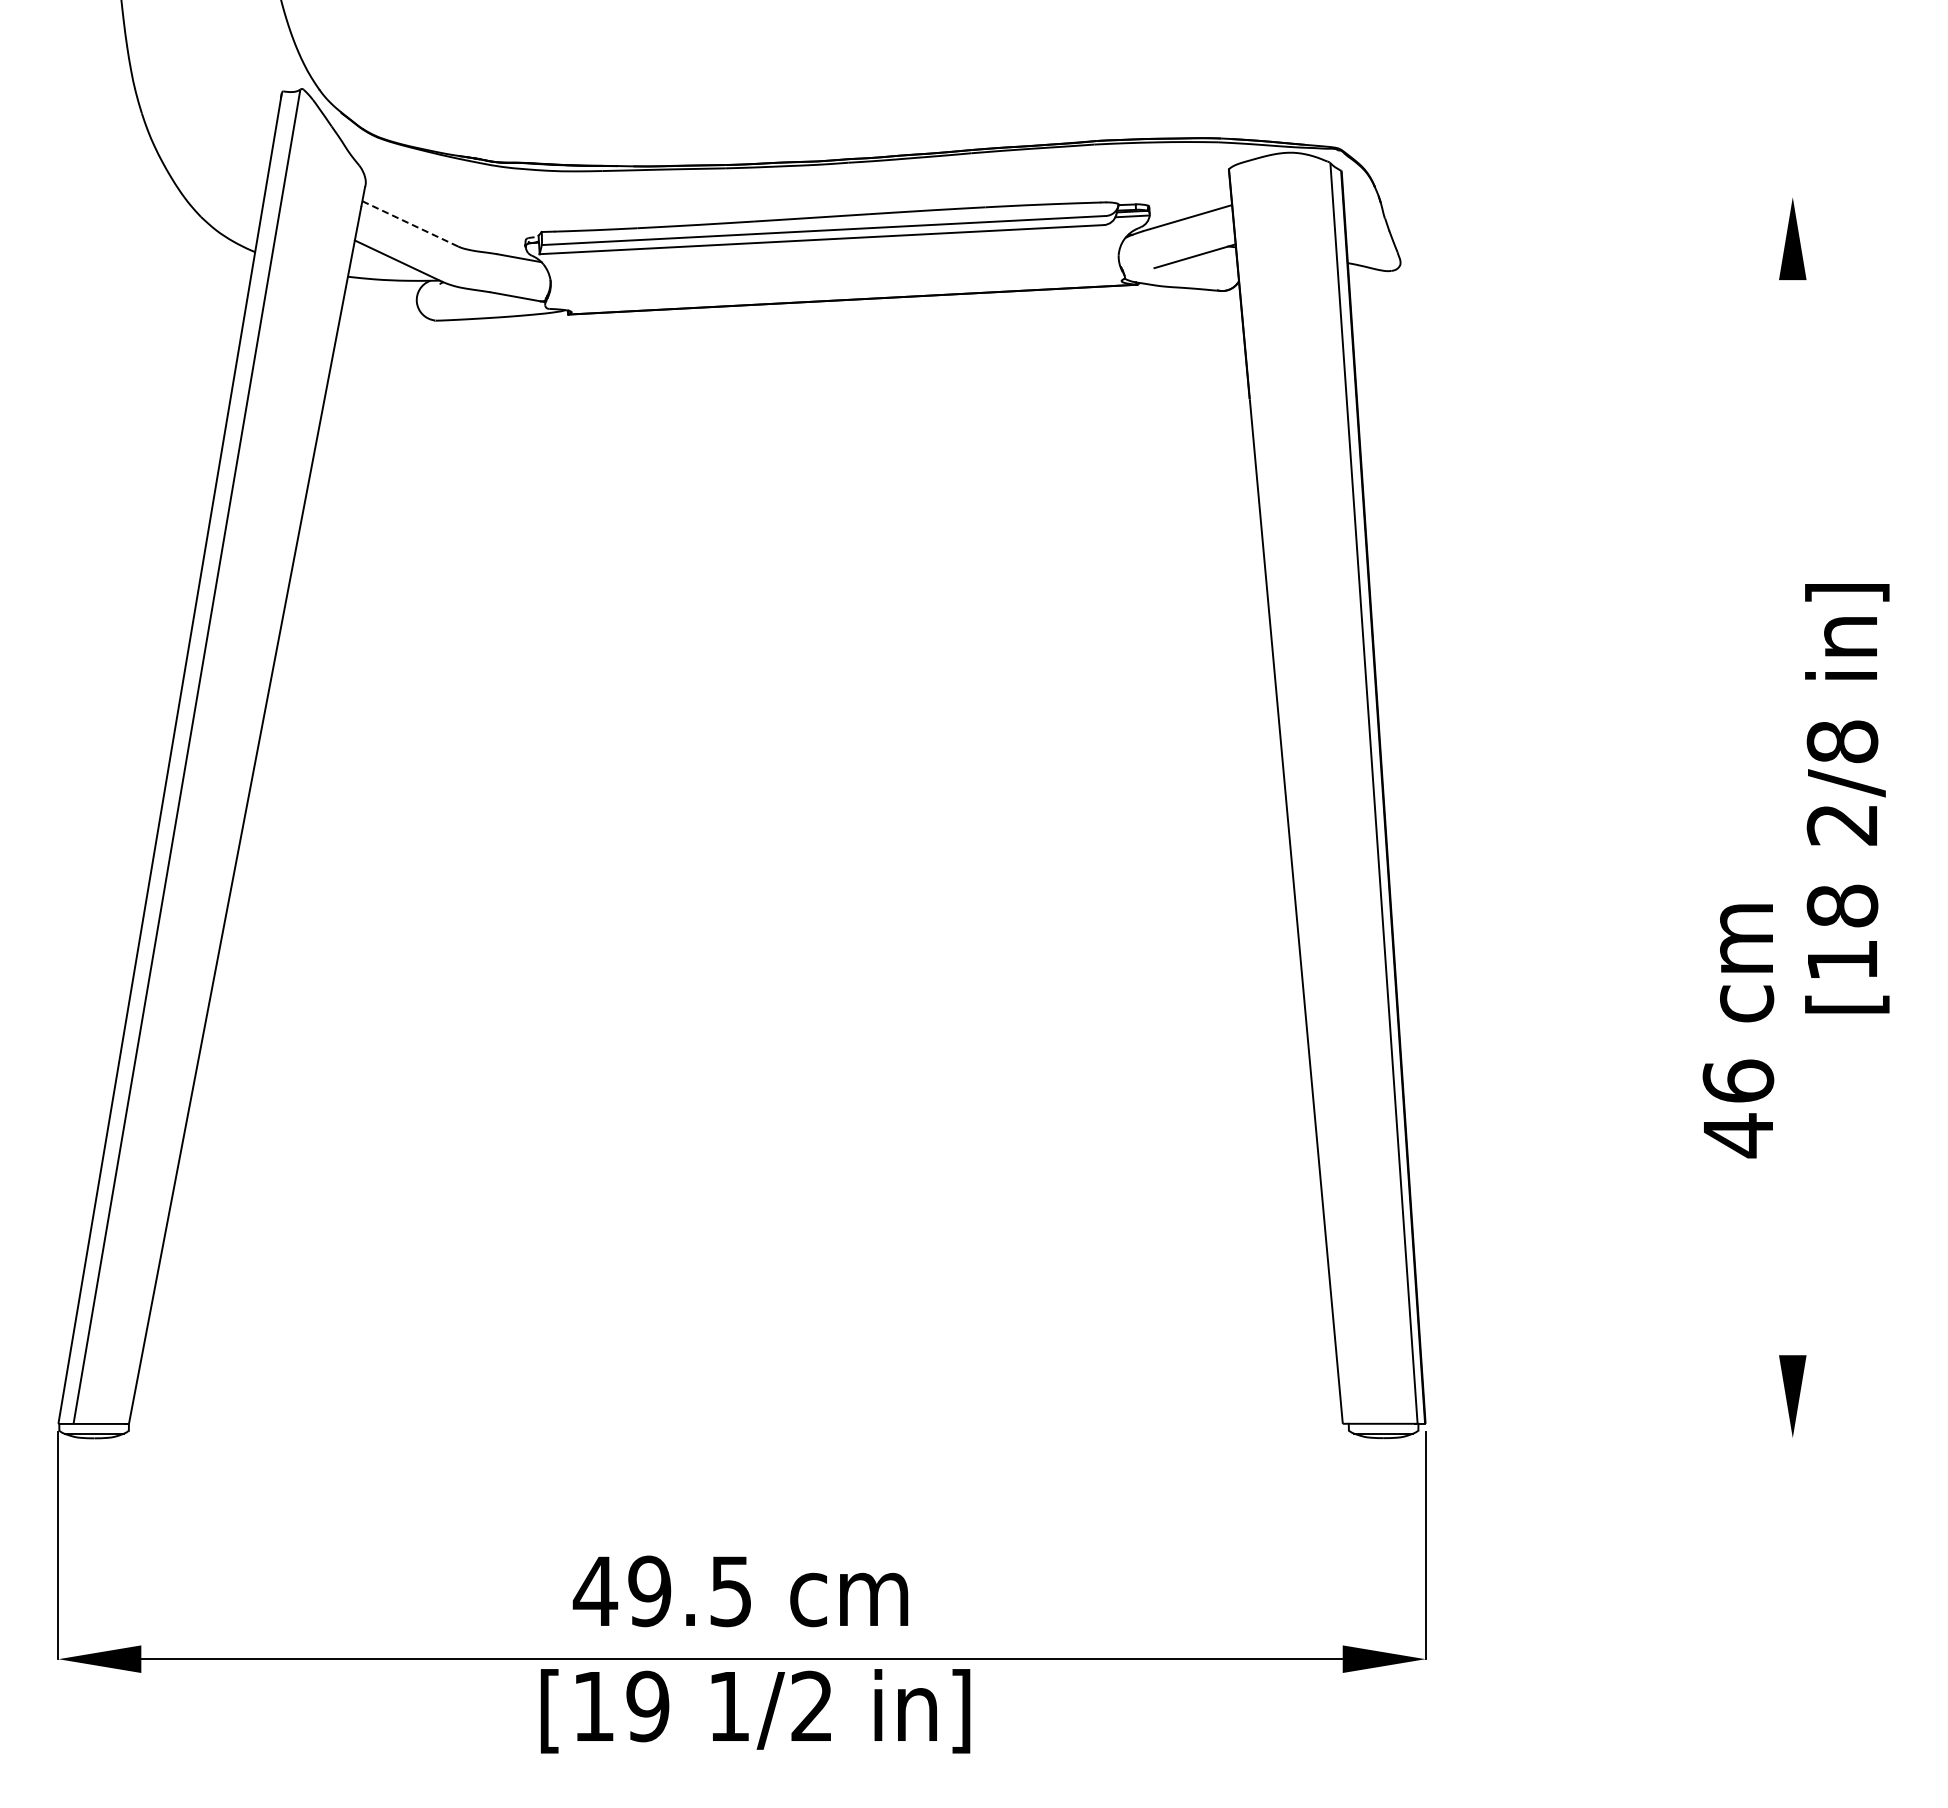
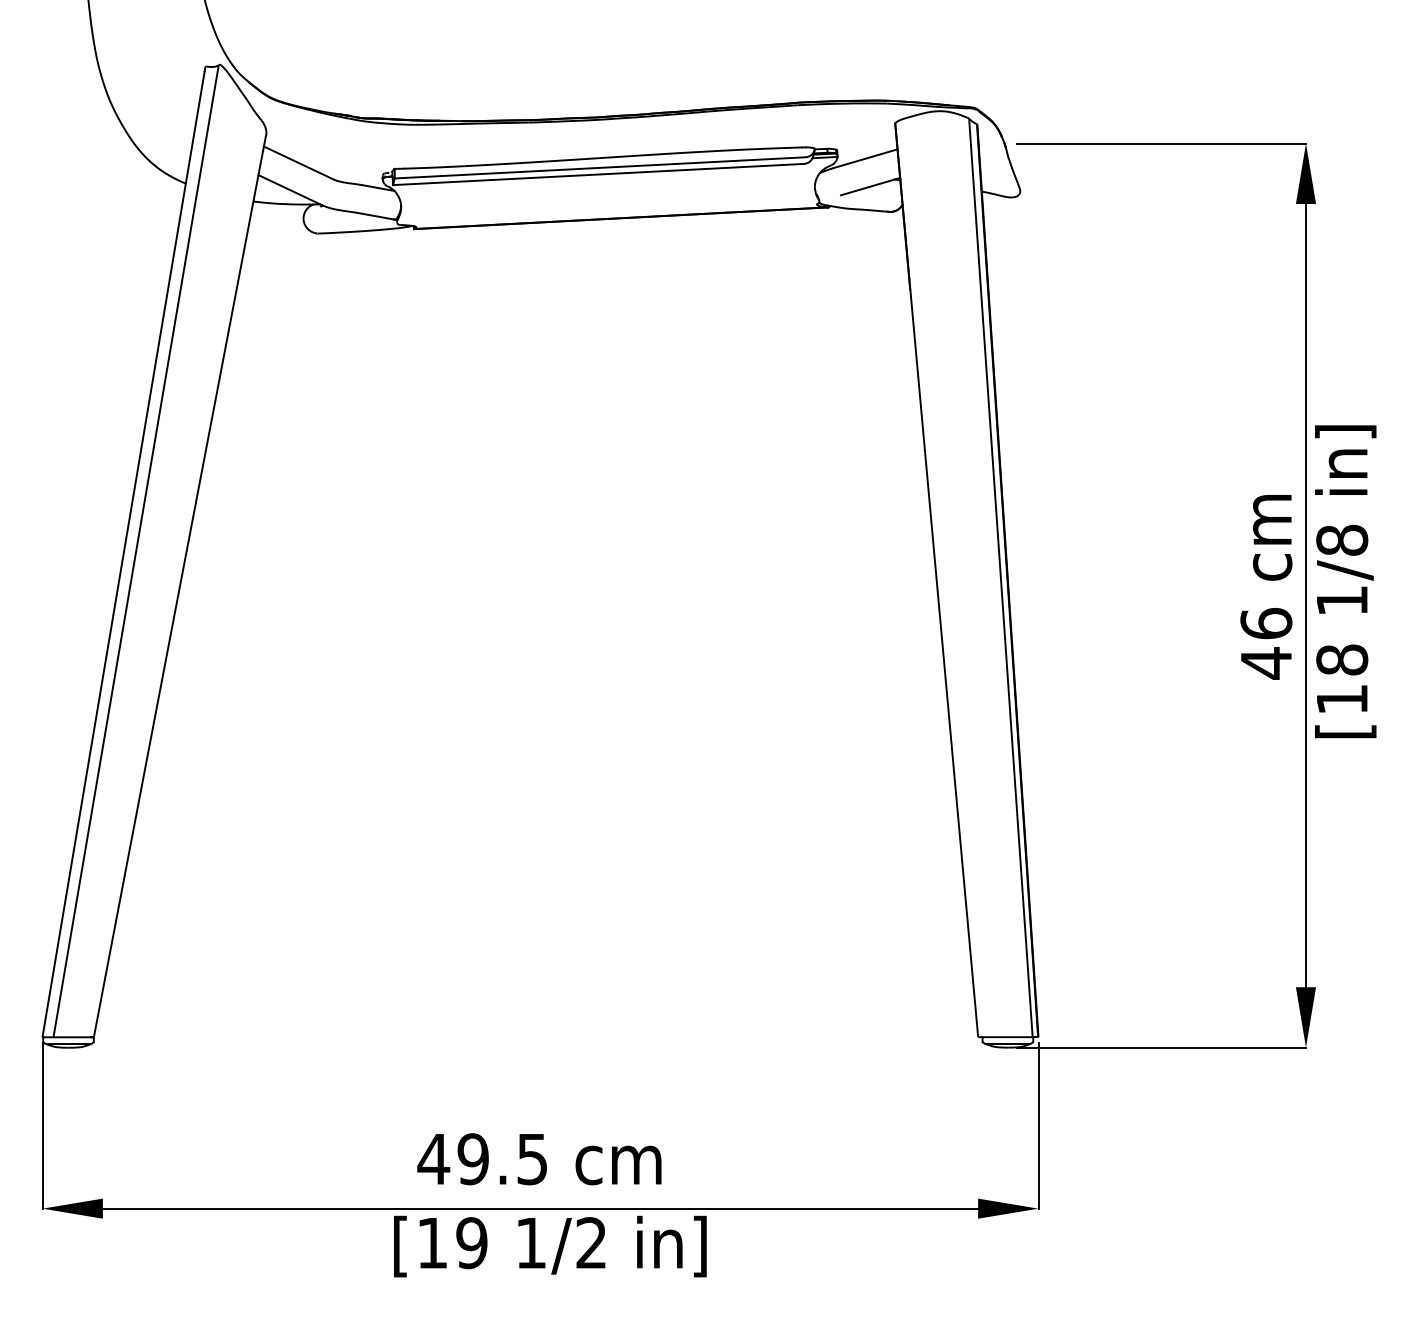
line: (1593, 197) -> (1160, 143), added
line: (410, 223) -> (298, 162), dashed -> solid
line: (1792, 817) -> (1305, 595), added
text: (1841, 825) -> (1341, 601), 2/8 -> 1/8
text: (1738, 1031) -> (1266, 587), moved
line: (1593, 1438) -> (1160, 1047), added

